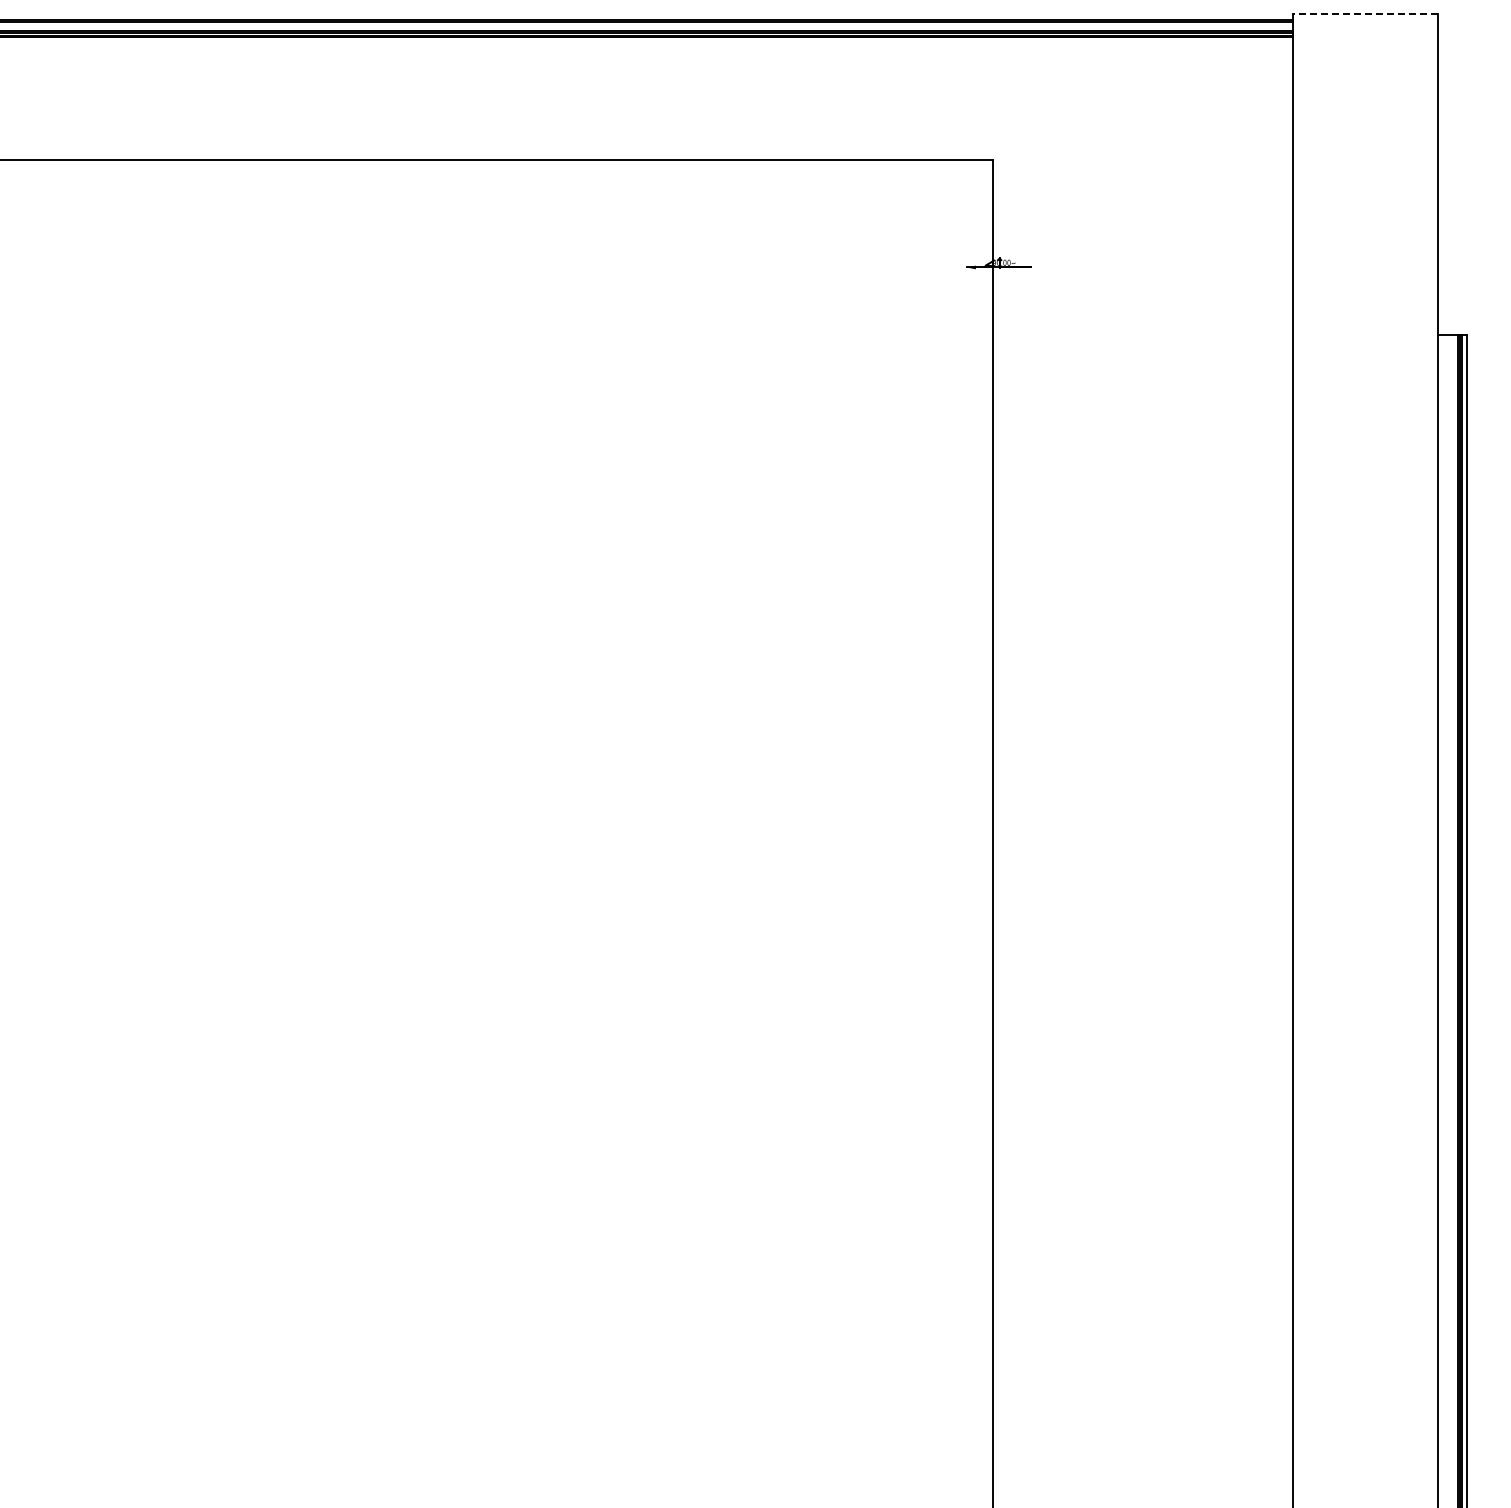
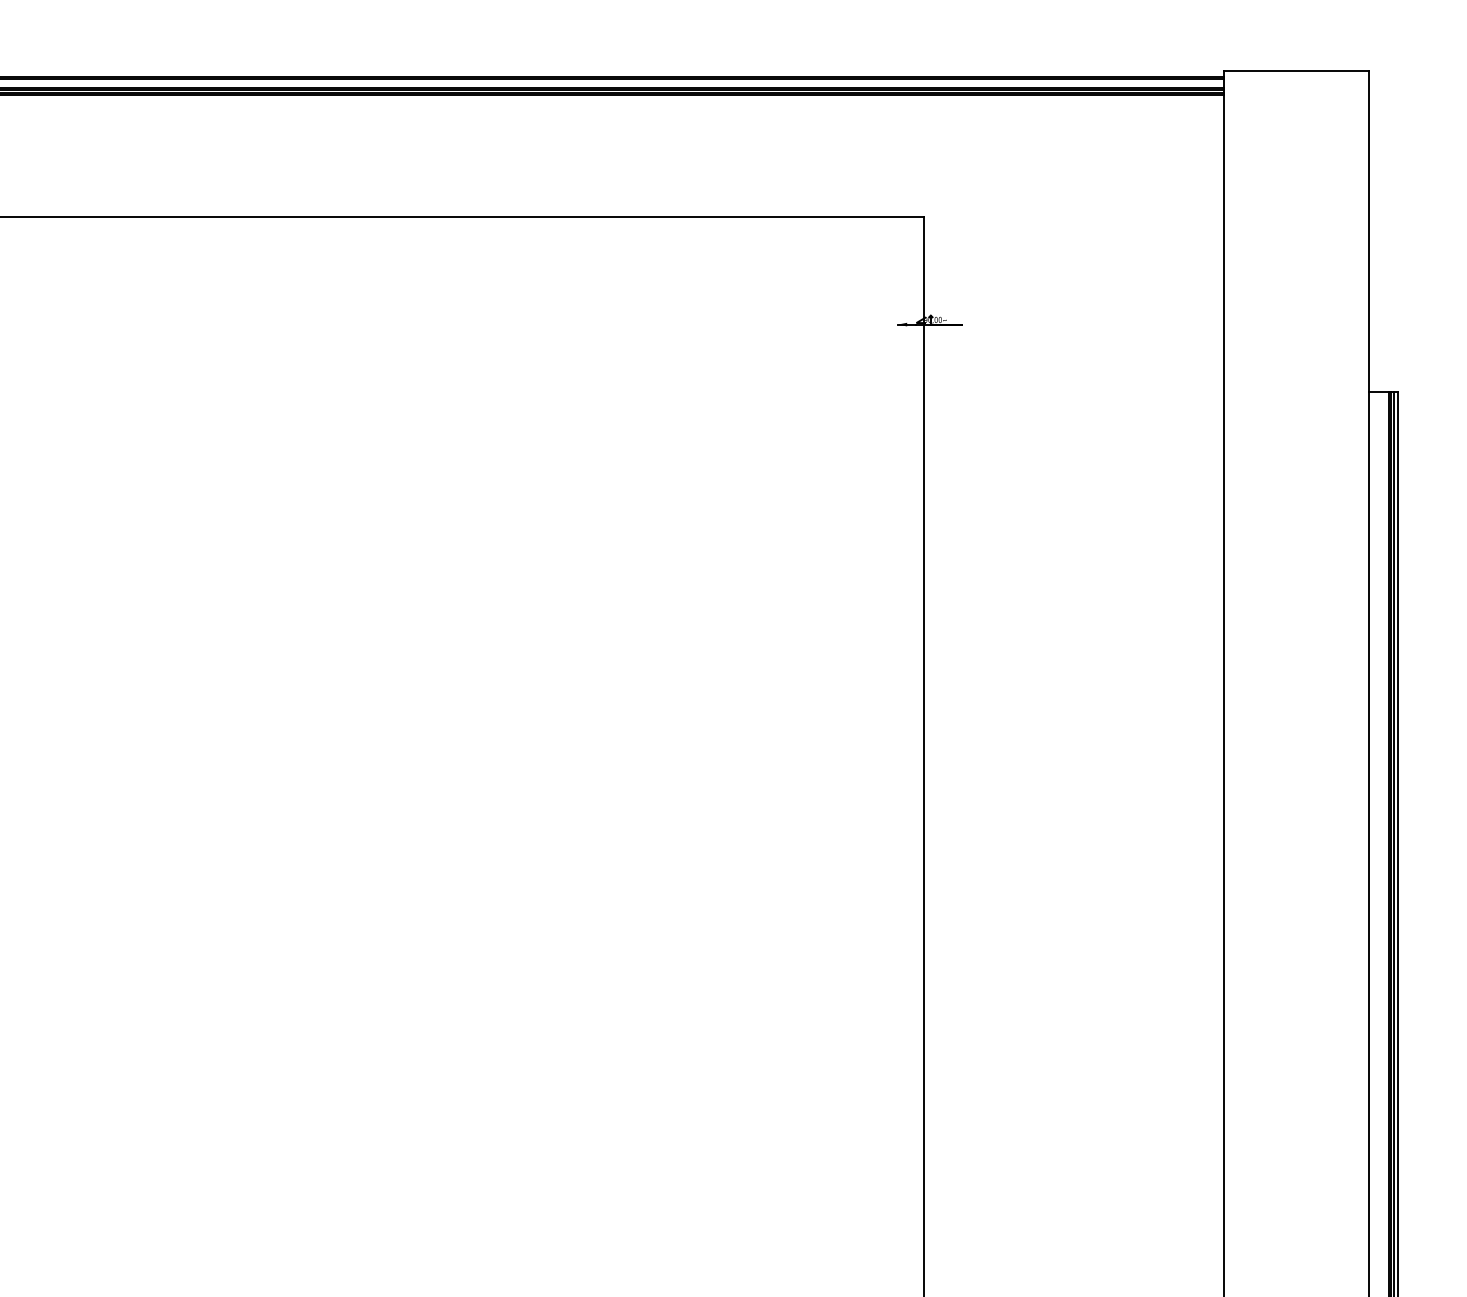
line: (1364, 13) -> (1295, 70), dashed -> solid

